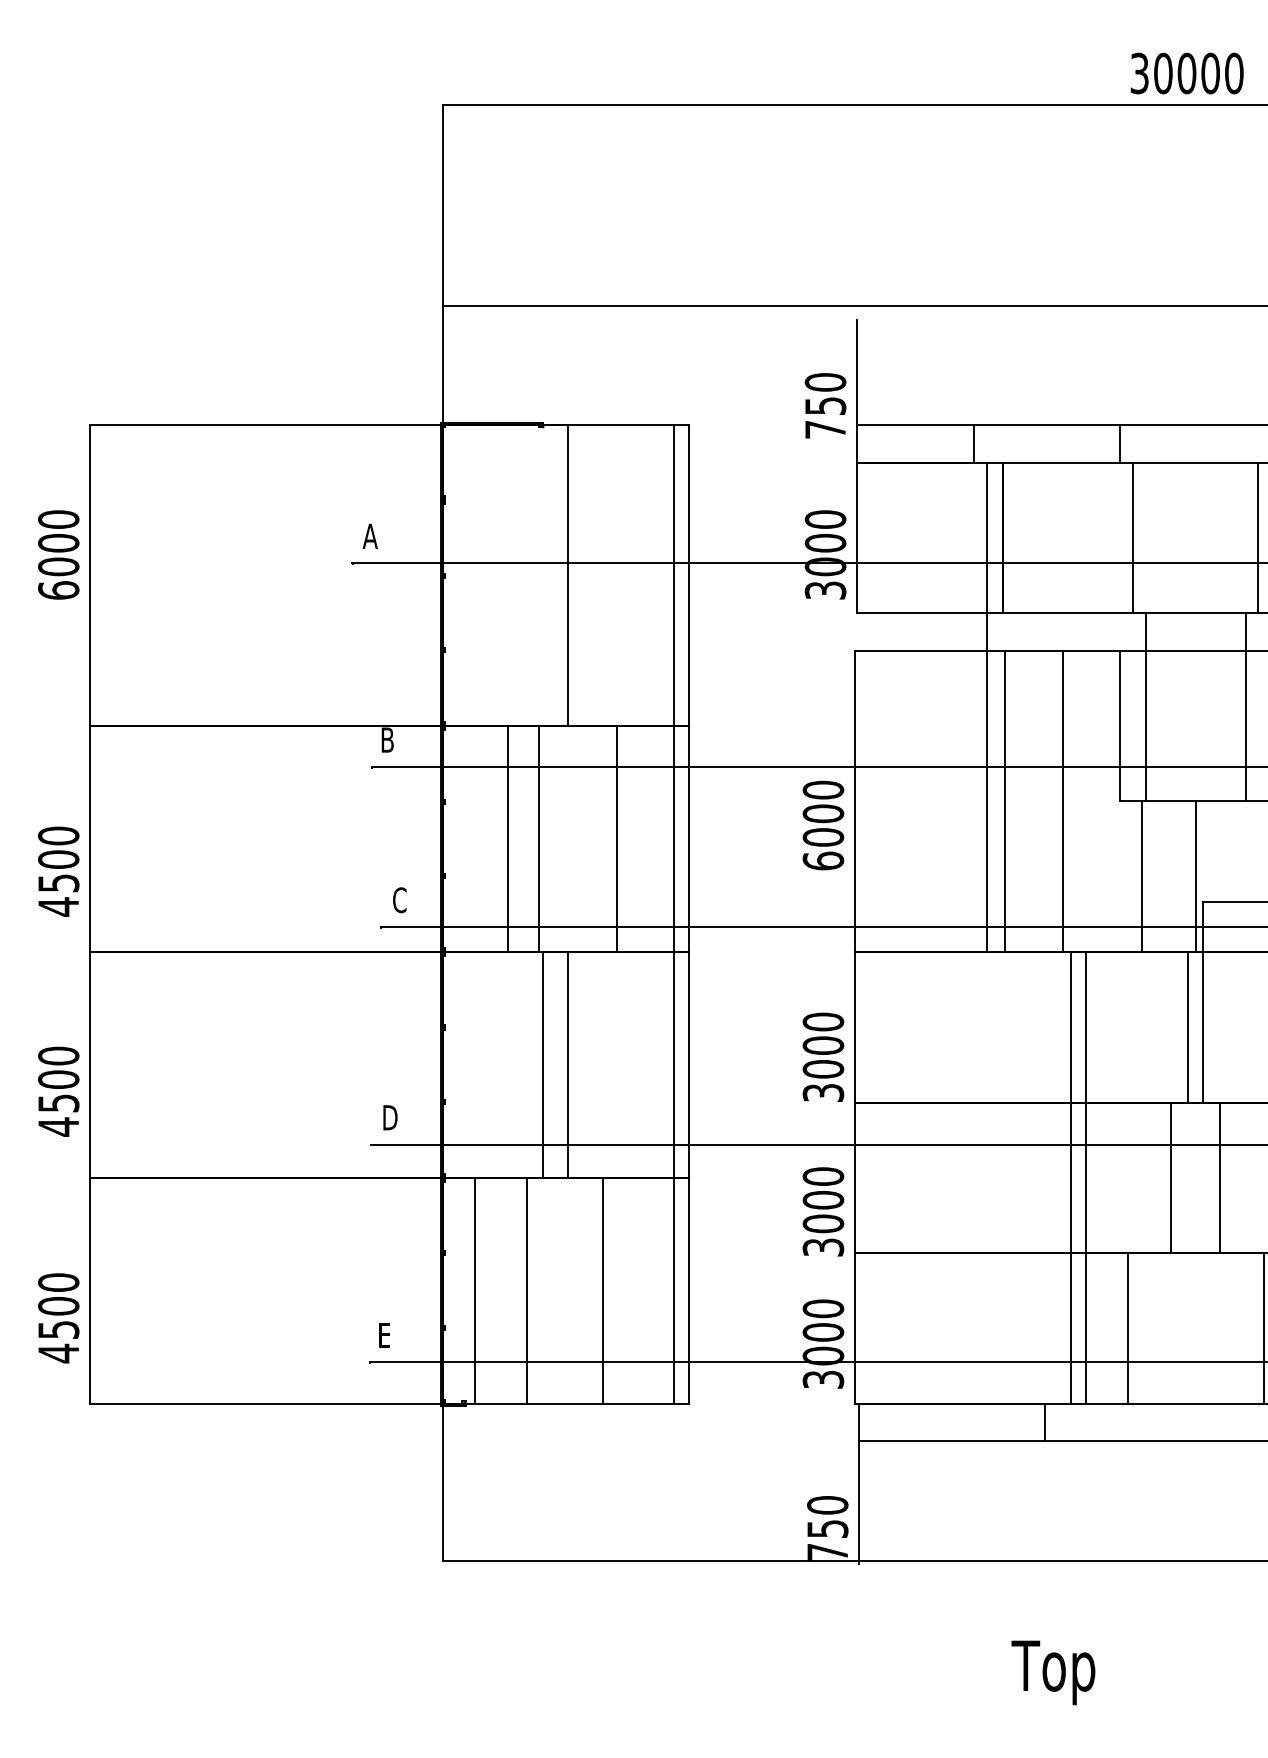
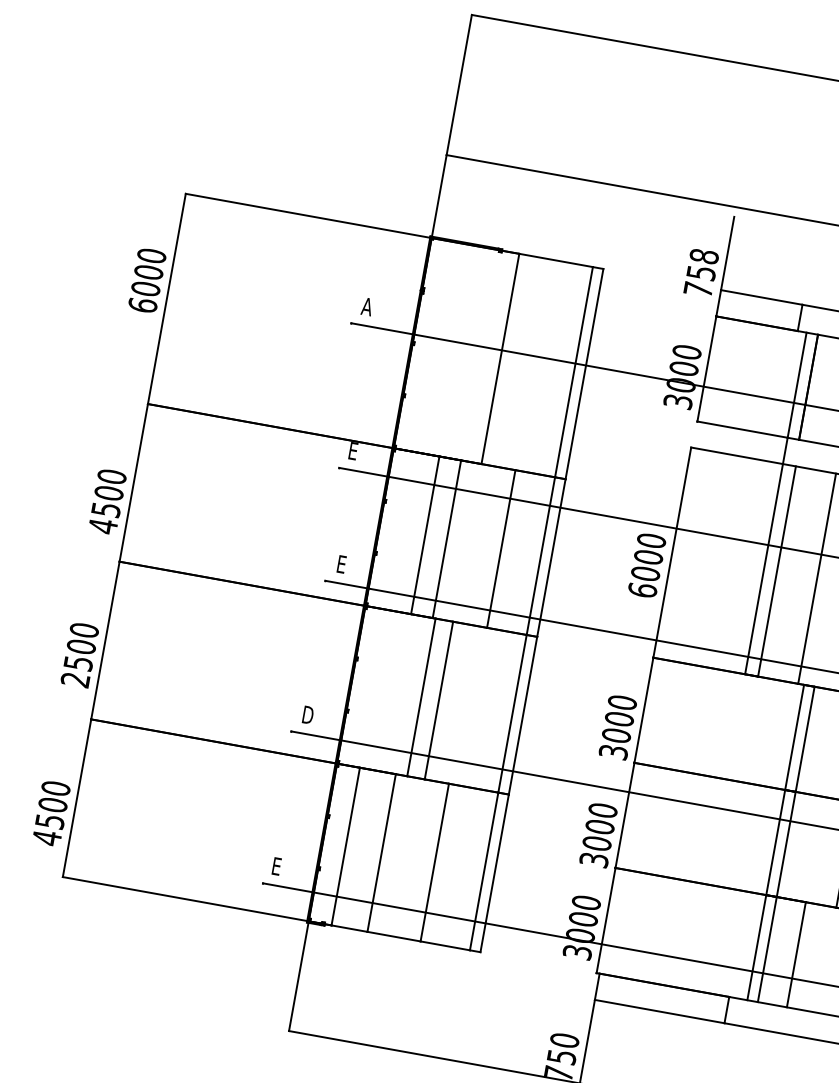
text: (825, 382) -> (704, 256), 750 -> 758
text: (387, 739) -> (353, 450), B -> E
text: (399, 900) -> (341, 564), C -> E
text: (58, 1126) -> (75, 679), 4500 -> 2500

